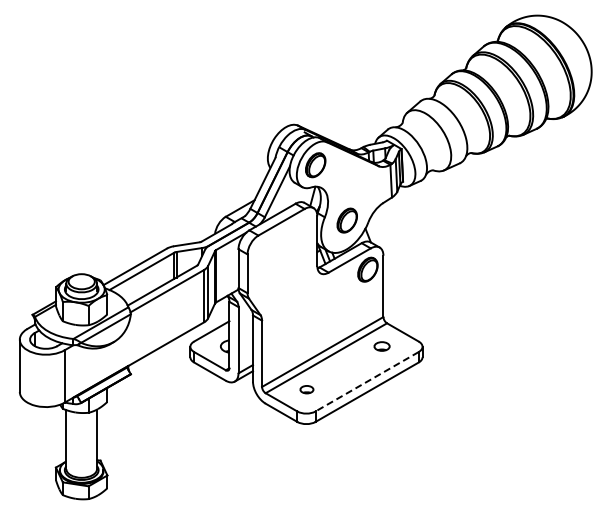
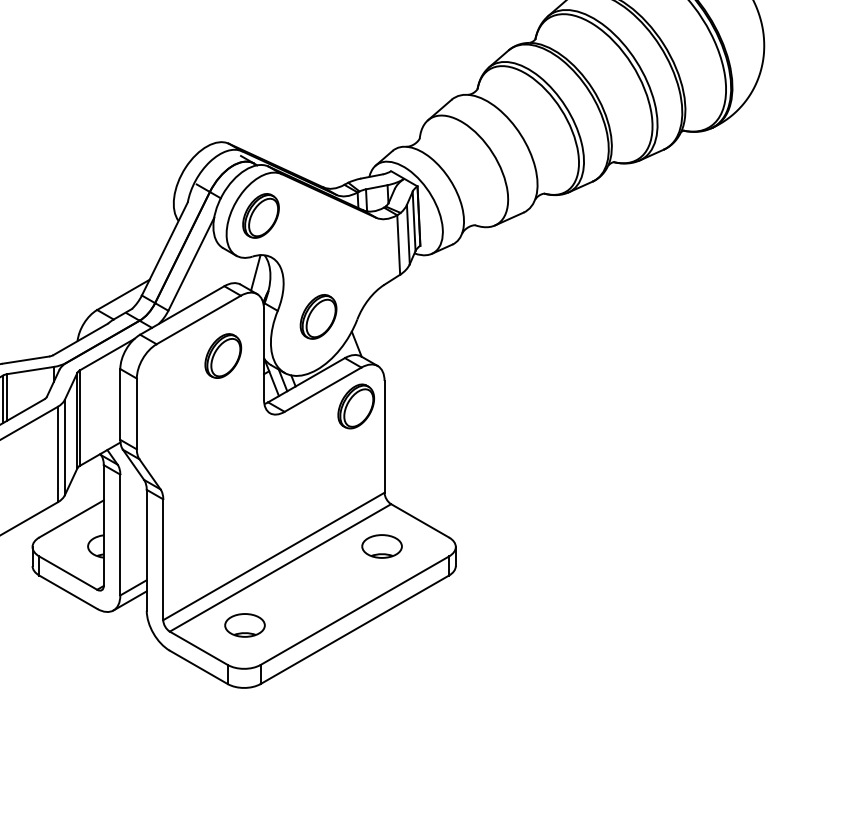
part: (294, 241) -> (222, 354), added
part: (381, 346) -> (381, 546), size x1.43
line: (367, 381) -> (355, 610), dashed -> solid
part: (306, 389) -> (244, 624), size x1.67

